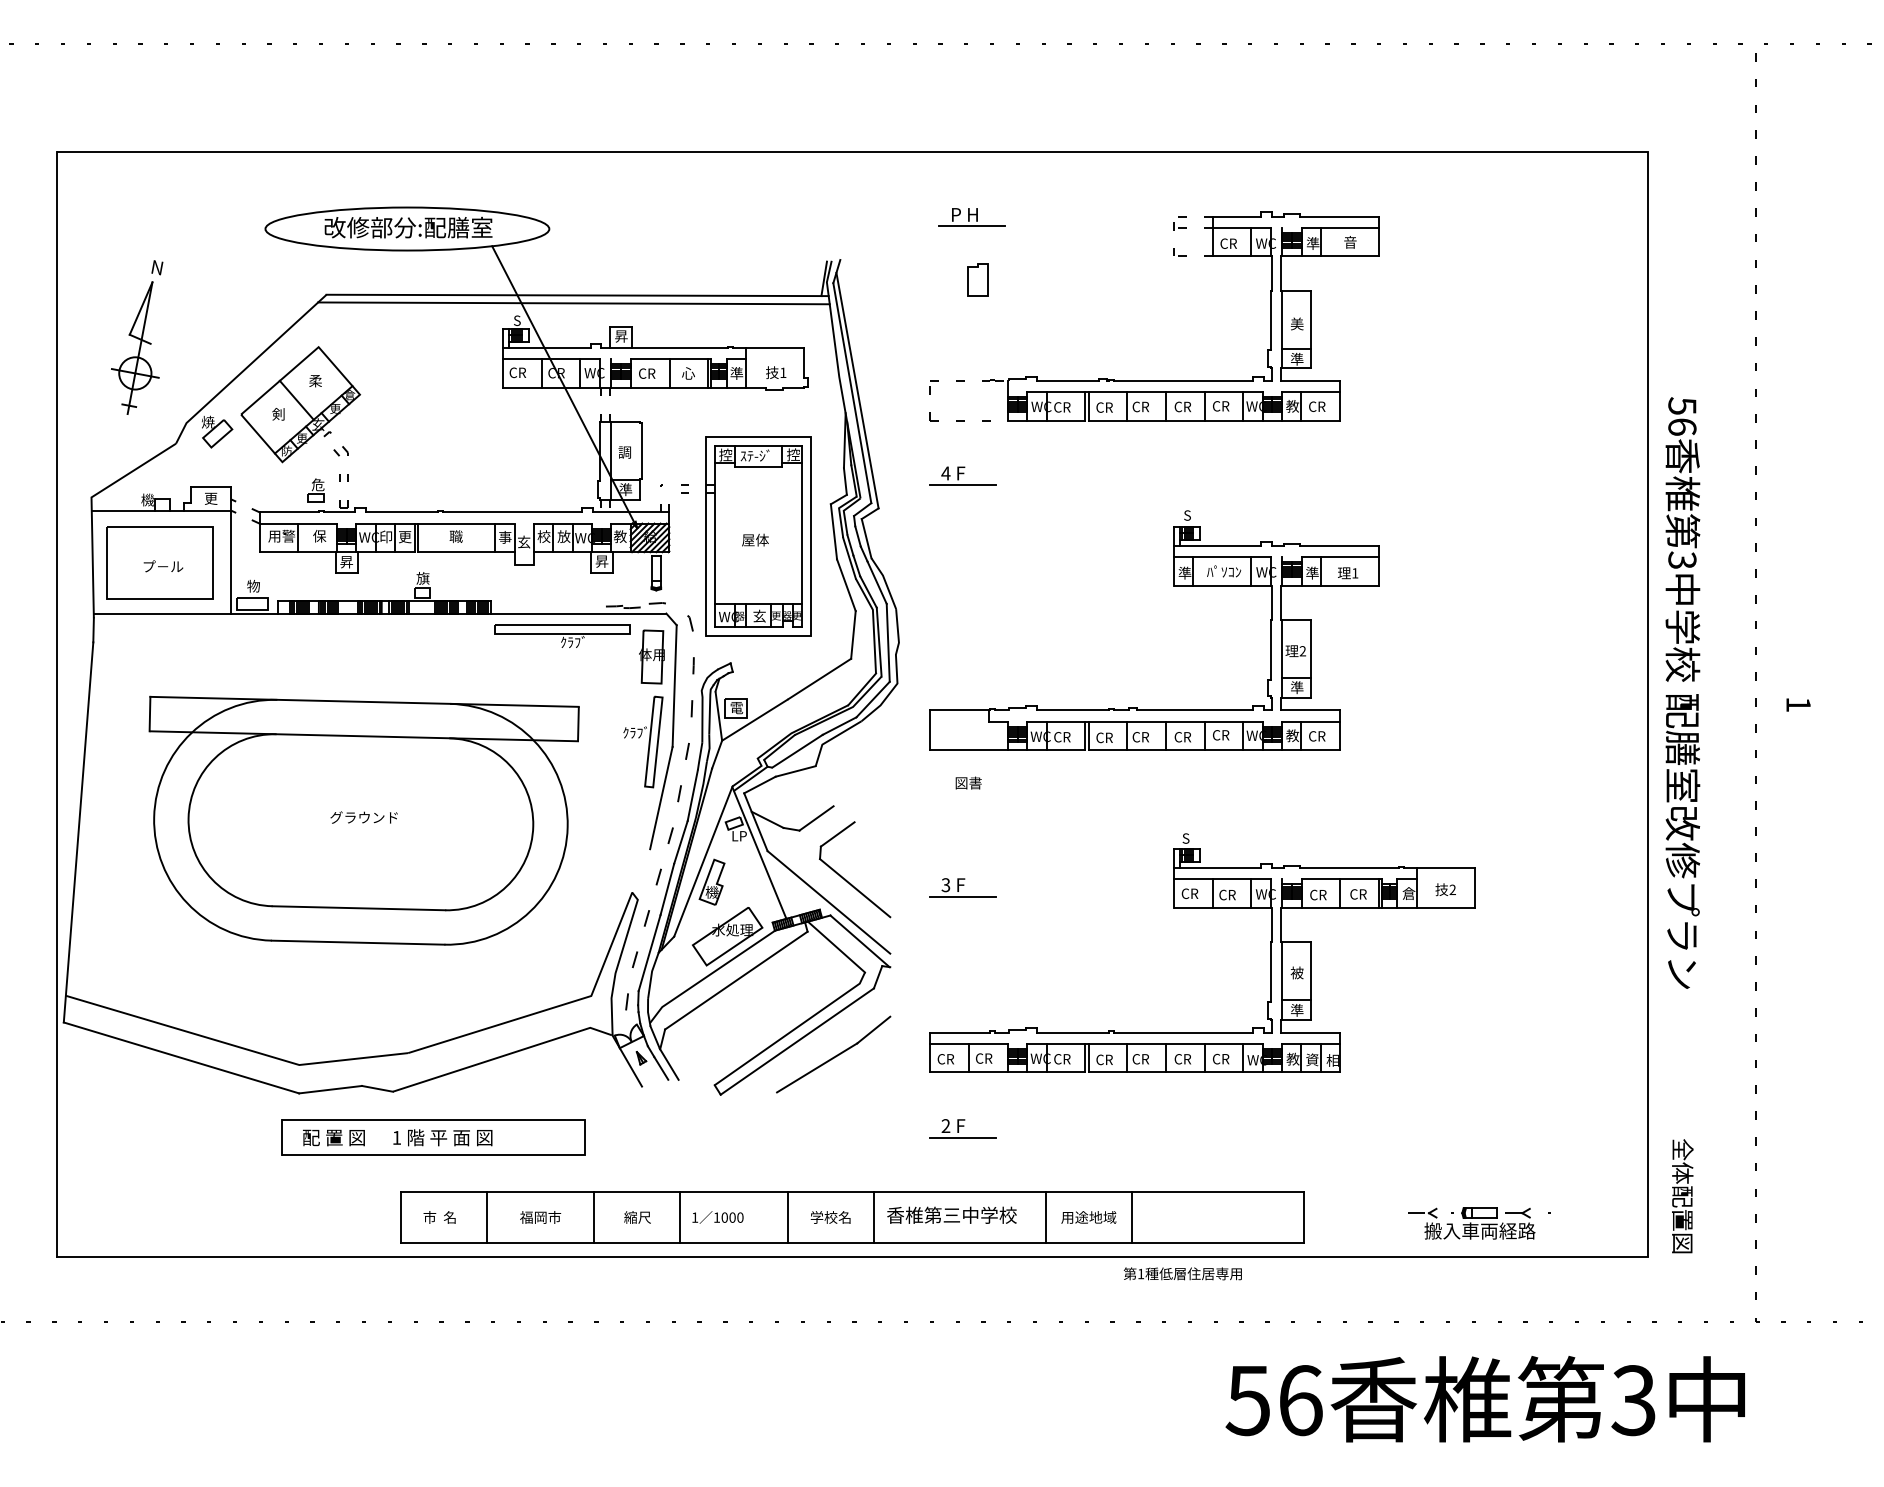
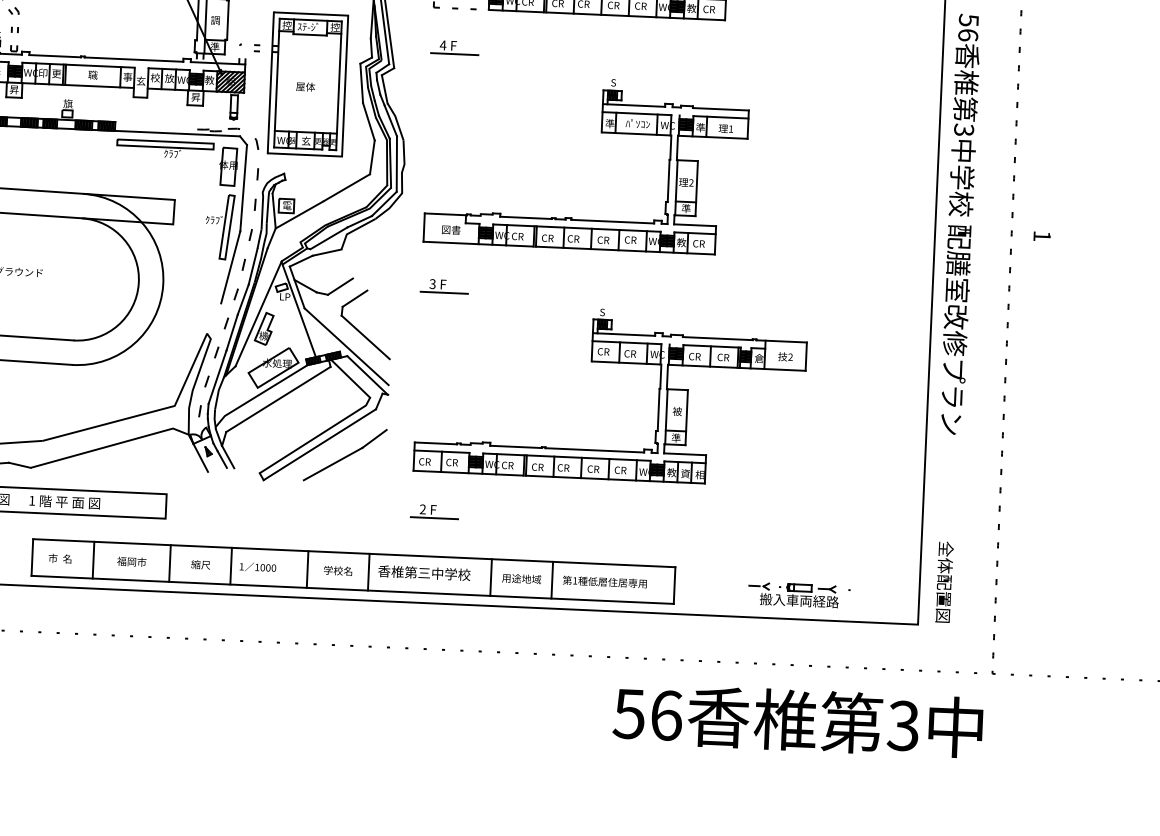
text: (968, 782) -> (451, 229), moved
part: (962, 887) -> (444, 286), moved
text: (1182, 1273) -> (604, 581), moved

